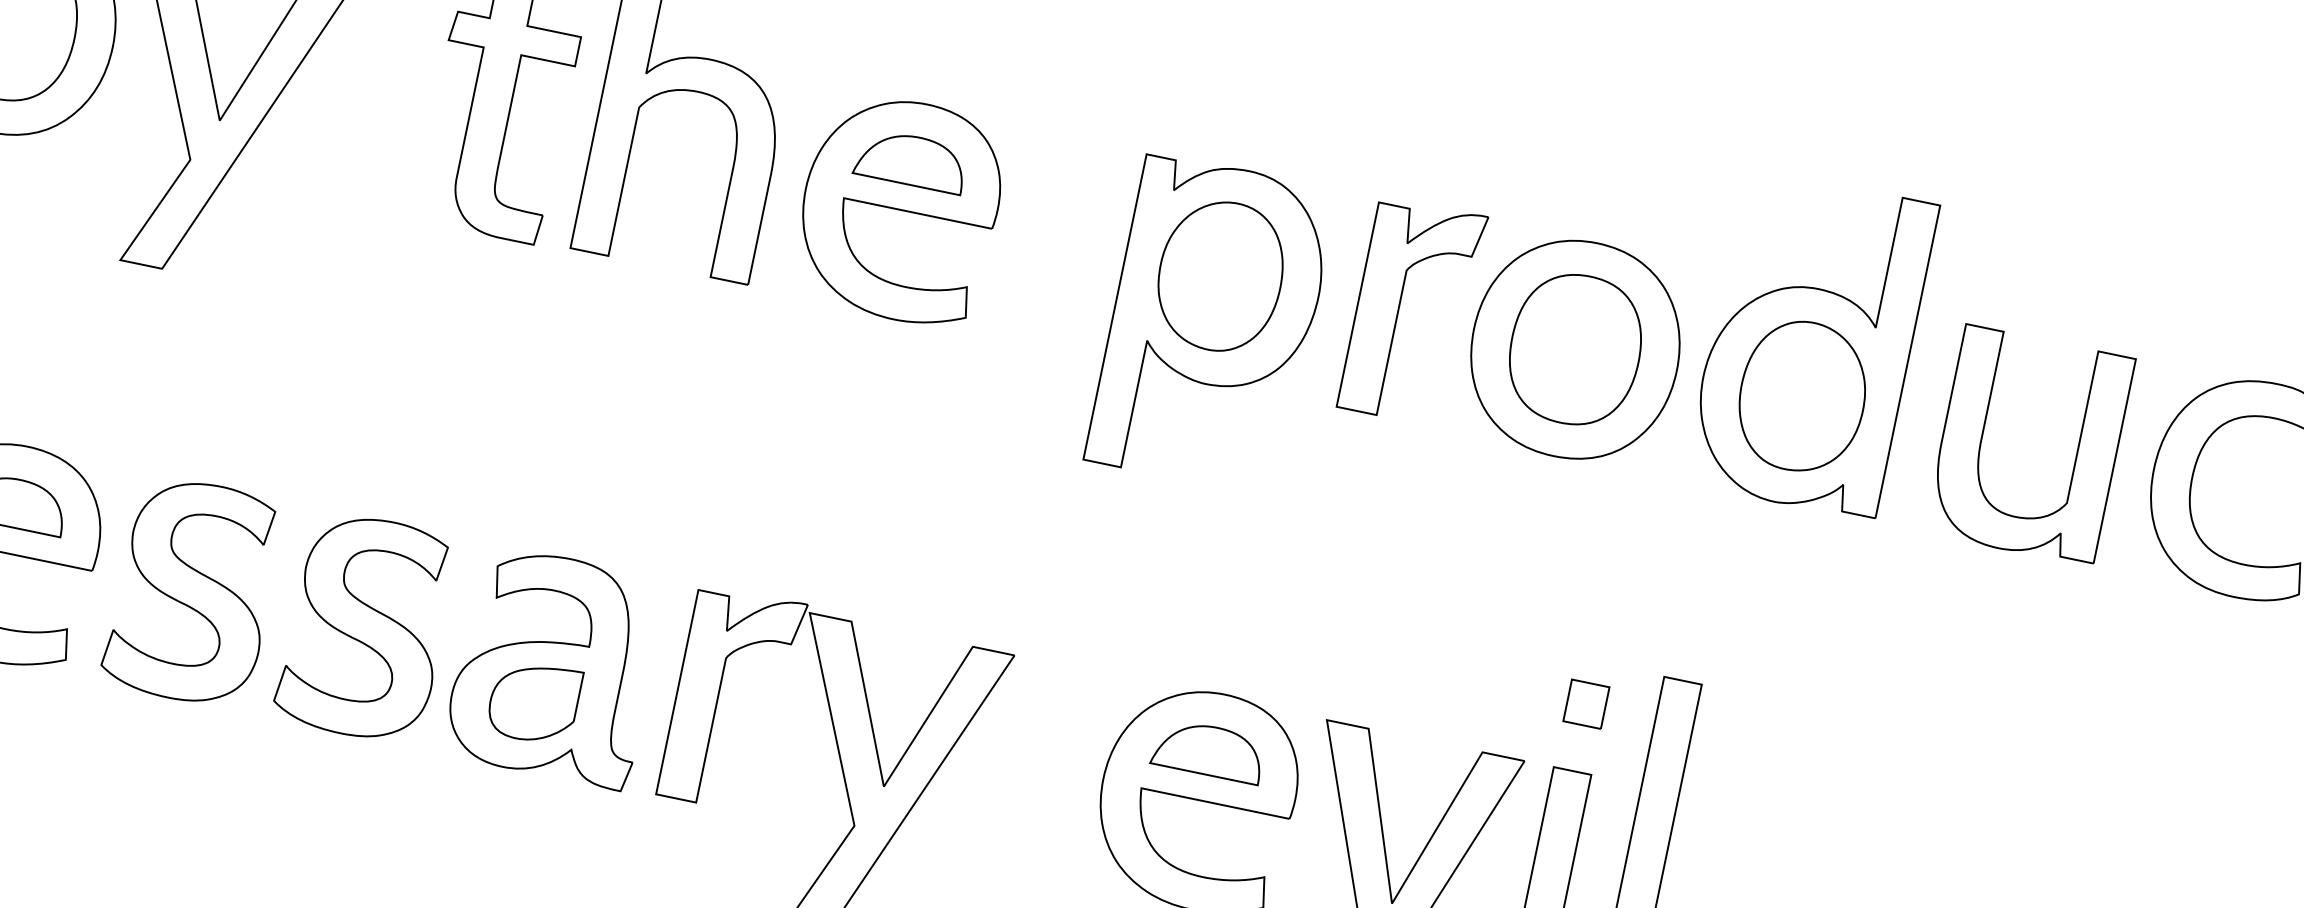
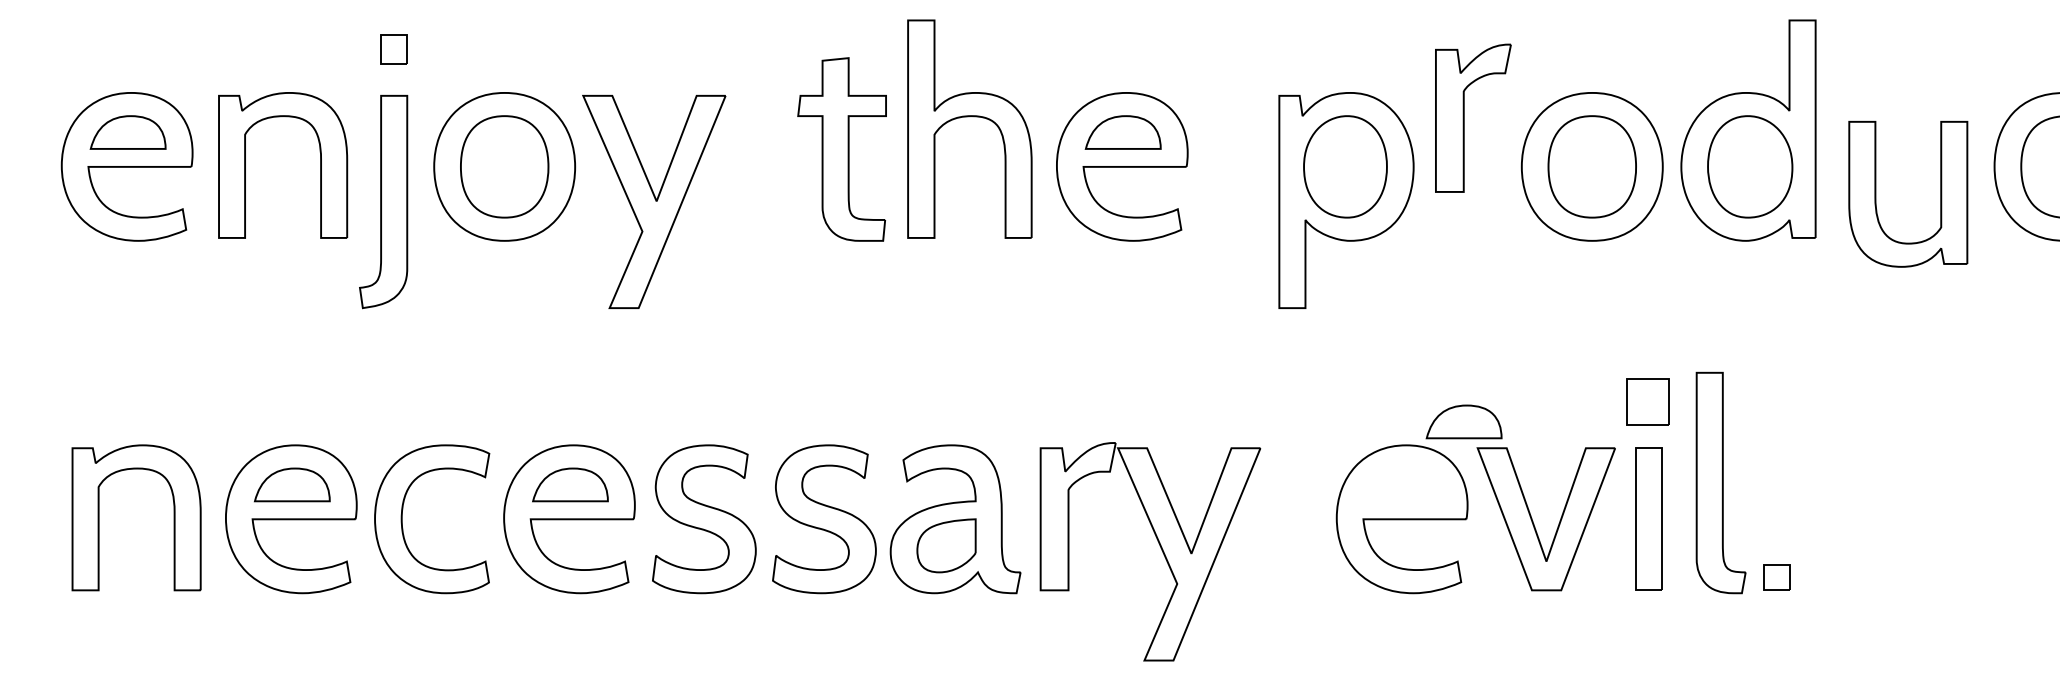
part: (1399, 308) -> (1464, 117), moved
part: (1983, 436) -> (1876, 194), moved
part: (1586, 703) -> (1648, 401), size x1.6
part: (1207, 749) -> (1463, 421), moved

